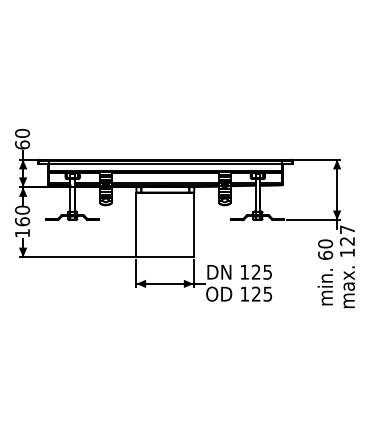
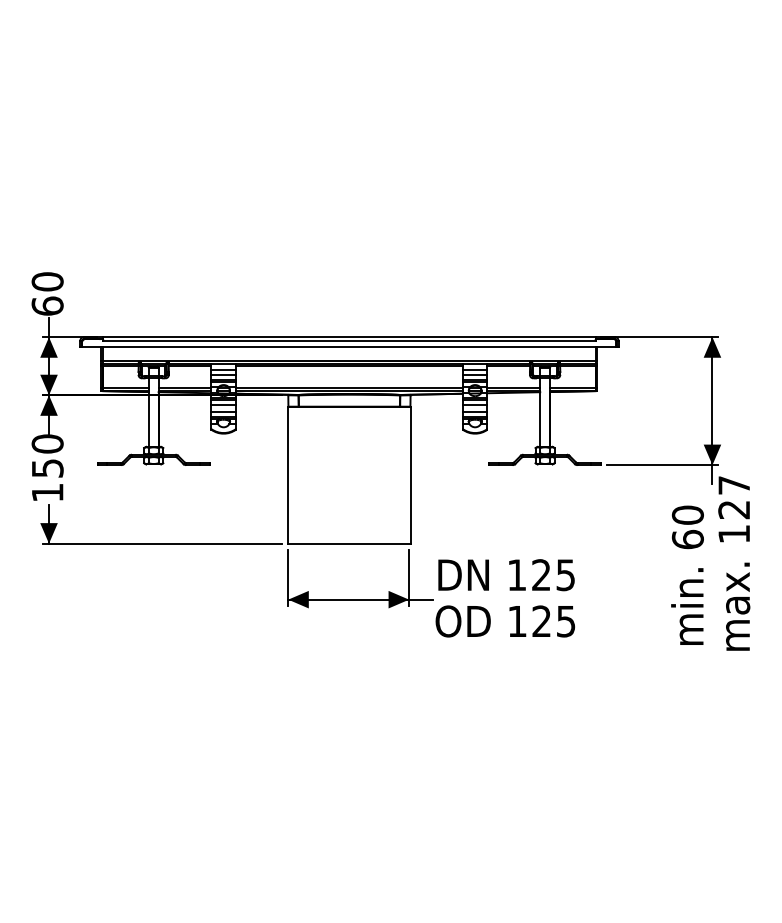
text: (22, 221) -> (47, 467), 160 -> 150

